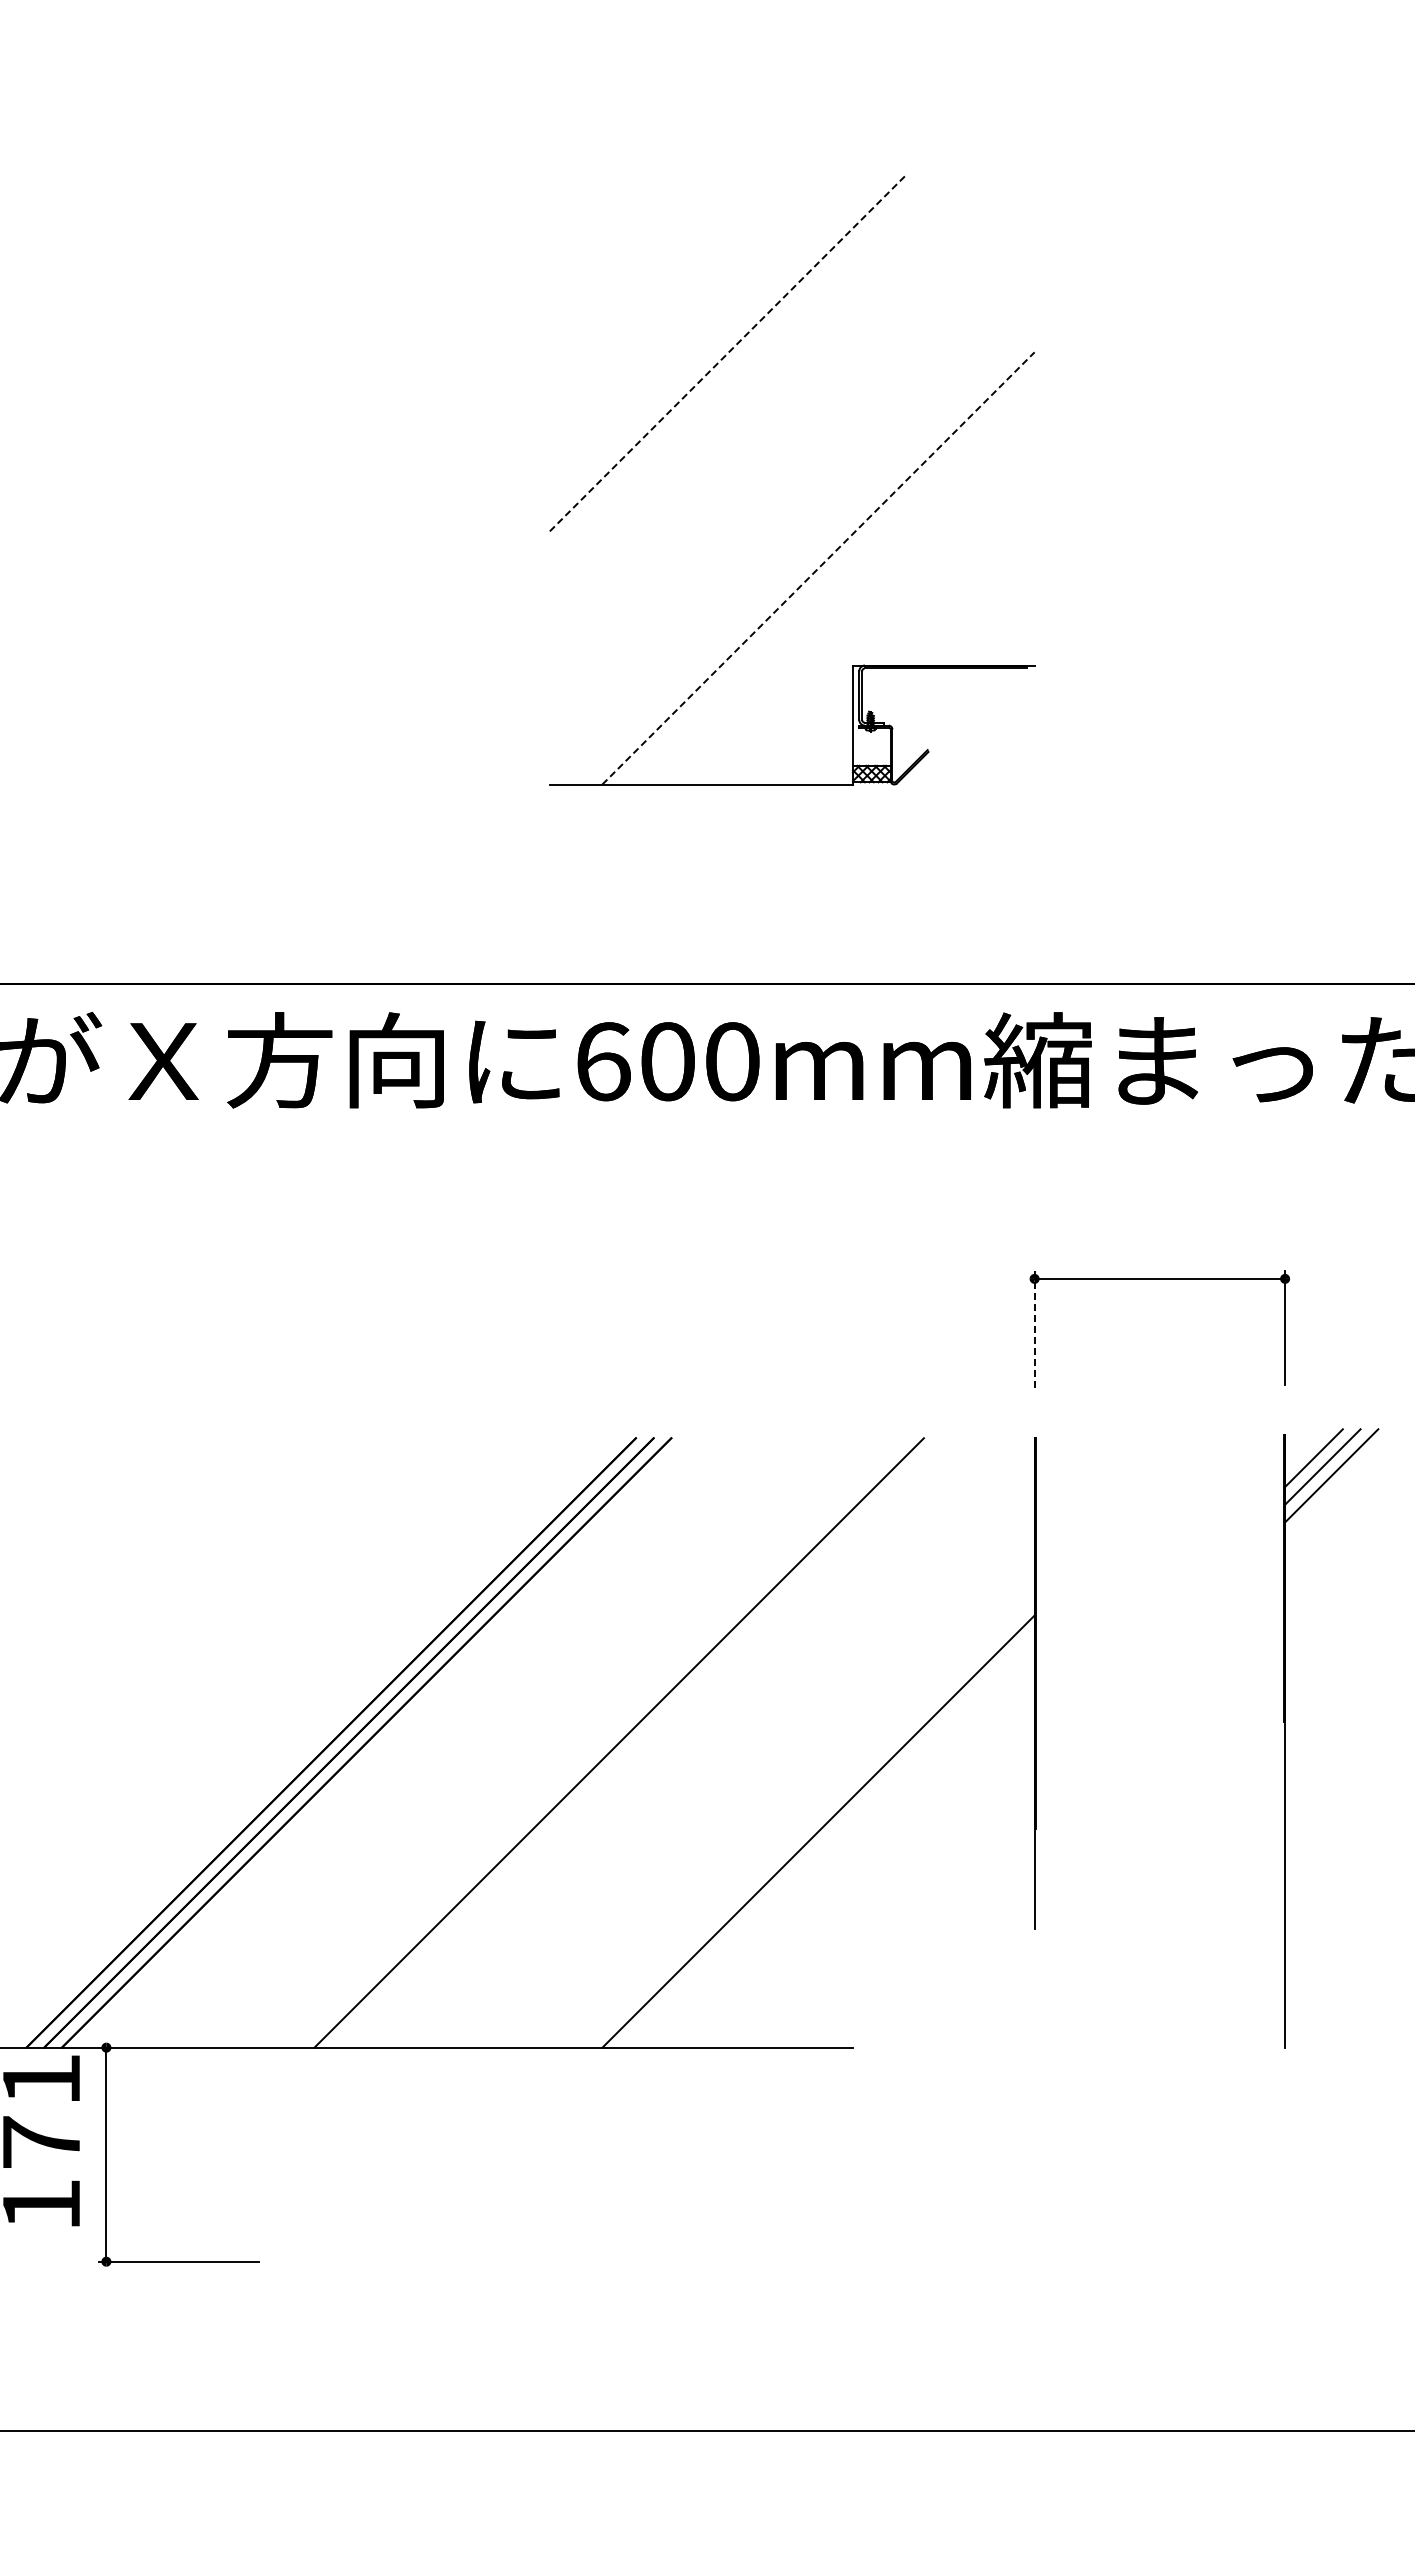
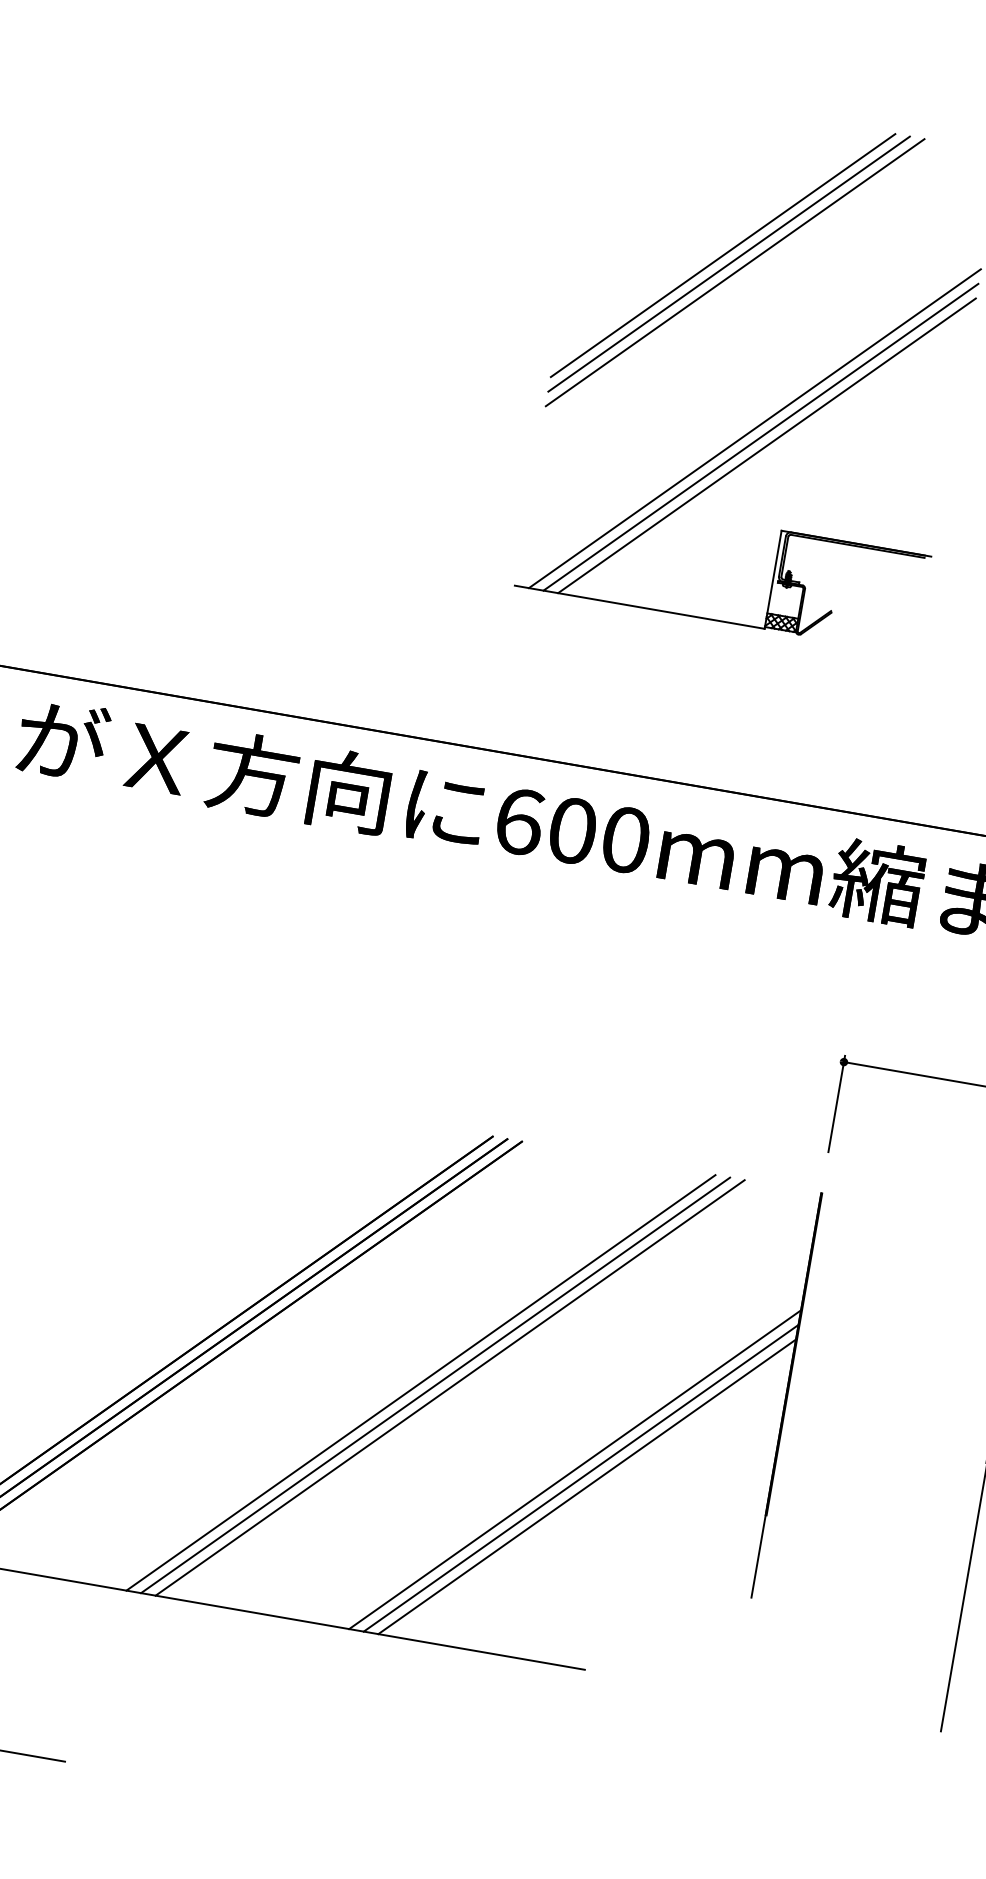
line: (728, 353) -> (723, 255), dashed -> solid
line: (736, 362) -> (728, 264), added
line: (745, 370) -> (735, 272), added
line: (800, 550) -> (754, 428), added
line: (809, 559) -> (760, 437), added
line: (818, 568) -> (766, 445), dashed -> solid
line: (1034, 1330) -> (836, 1104), dashed -> solid
line: (601, 1742) -> (421, 1382), added
line: (636, 1742) -> (449, 1387), added
line: (800, 1813) -> (574, 1469), added
line: (809, 1822) -> (581, 1478), added

